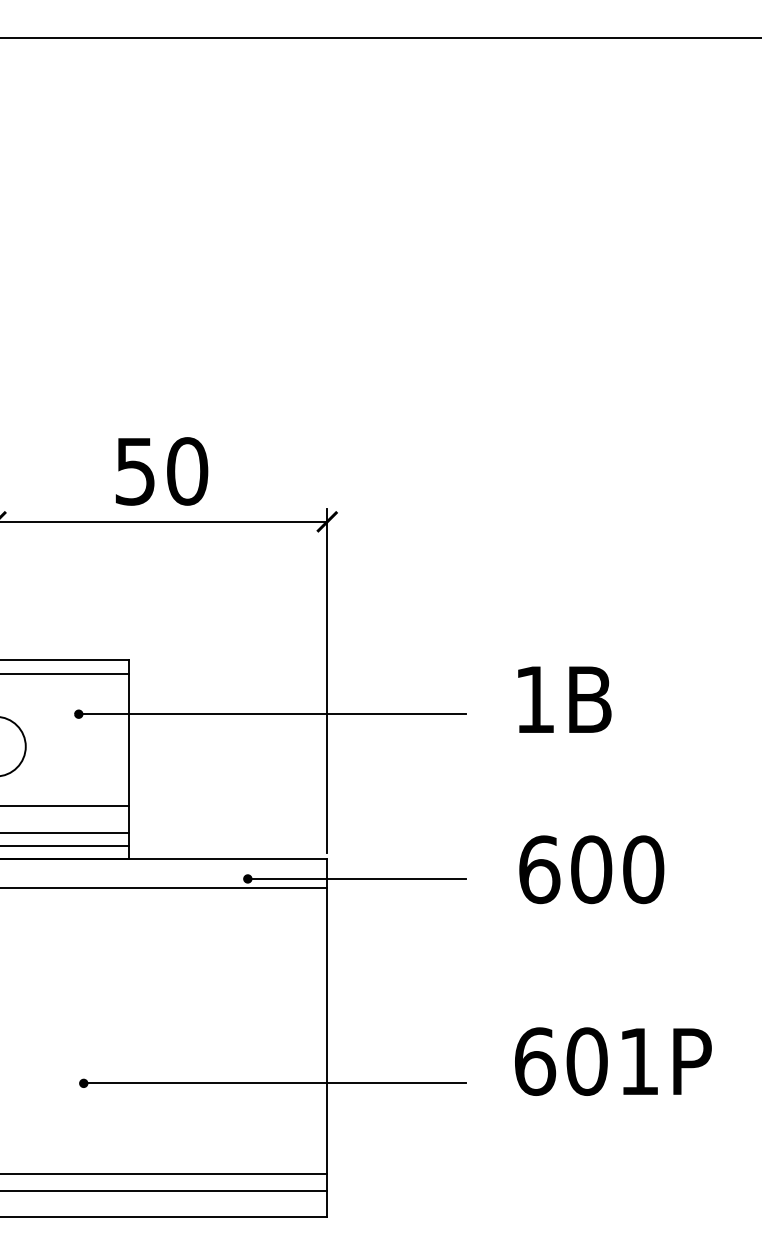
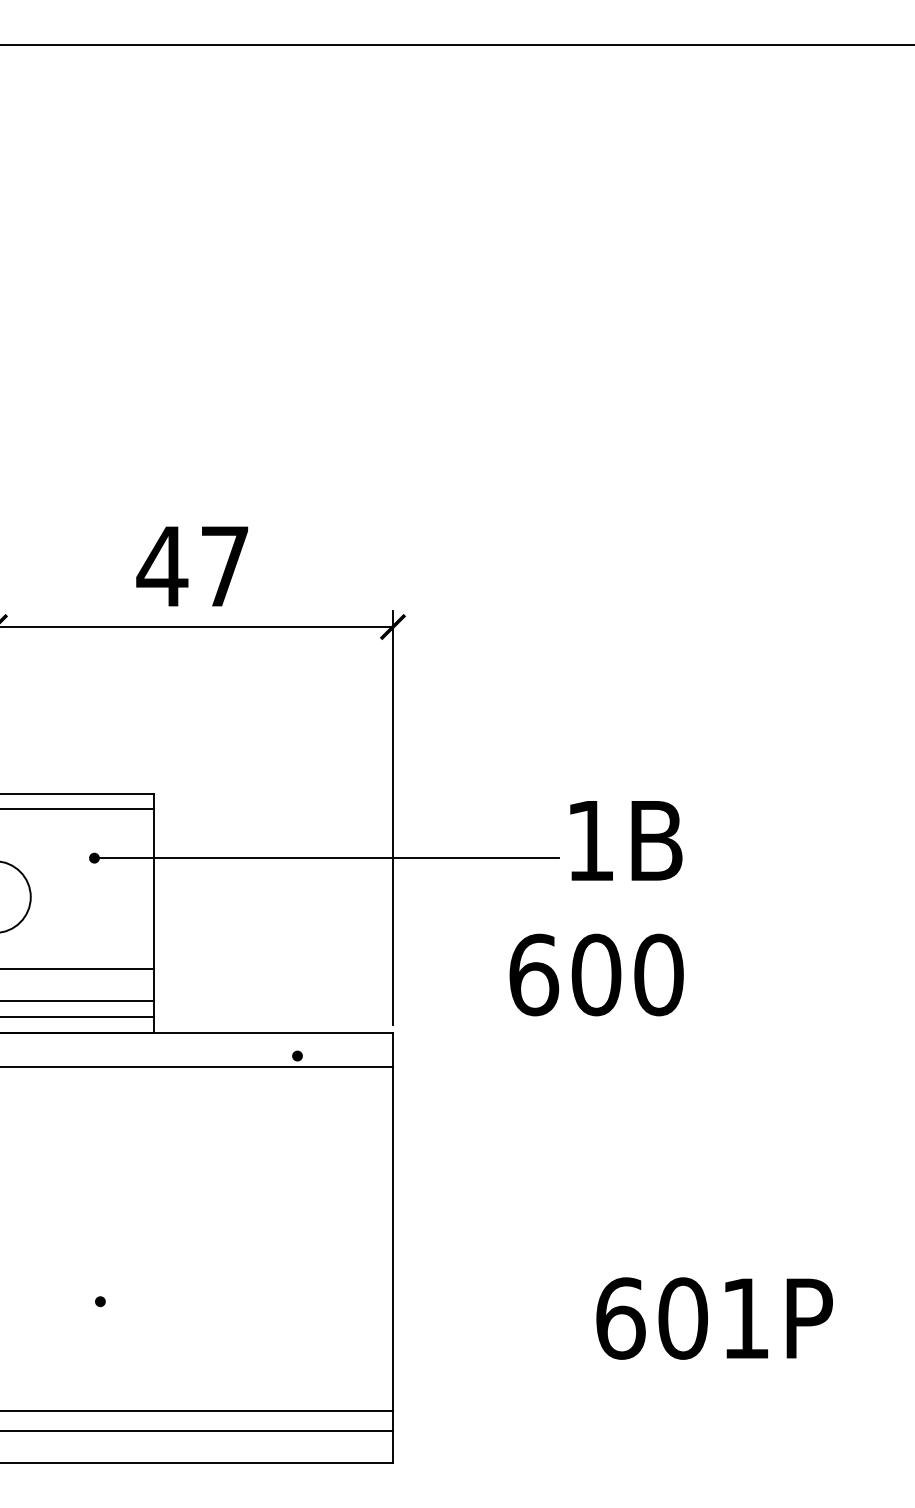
text: (160, 471) -> (192, 566), 50 -> 47
text: (564, 699) -> (626, 840), moved
text: (591, 869) -> (596, 974), moved
line: (356, 879) -> (428, 1056), removed
text: (613, 1061) -> (714, 1318), moved
line: (274, 1083) -> (329, 1301), removed

